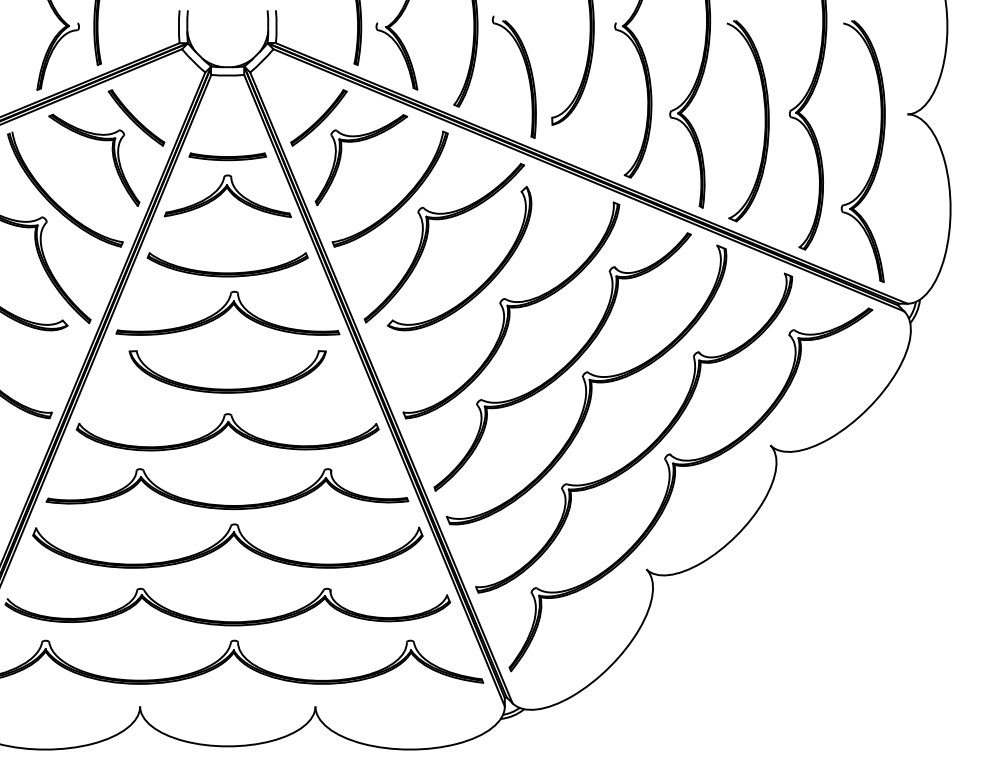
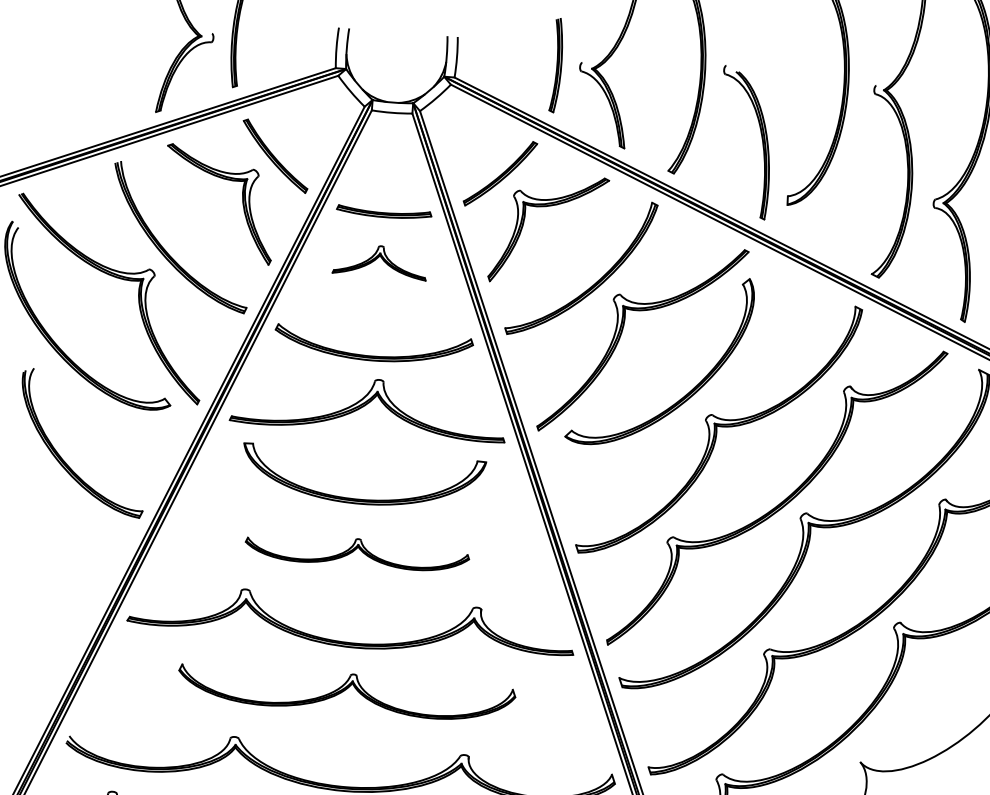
part: (227, 196) -> (379, 261), size x0.6
part: (227, 432) -> (357, 552), size x0.6
part: (227, 545) -> (346, 692), size x0.7

